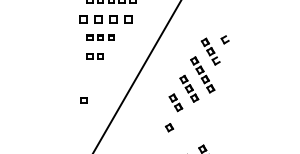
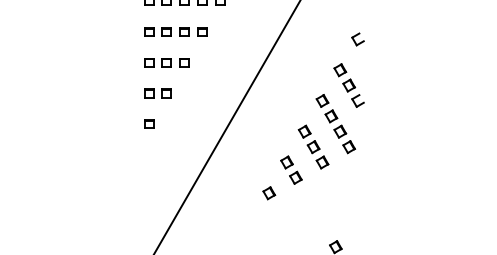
part: (105, 19) -> (174, 32), size x0.71
part: (224, 39) -> (356, 38), moved
part: (83, 100) -> (148, 125), moved
part: (169, 127) -> (269, 192), moved

